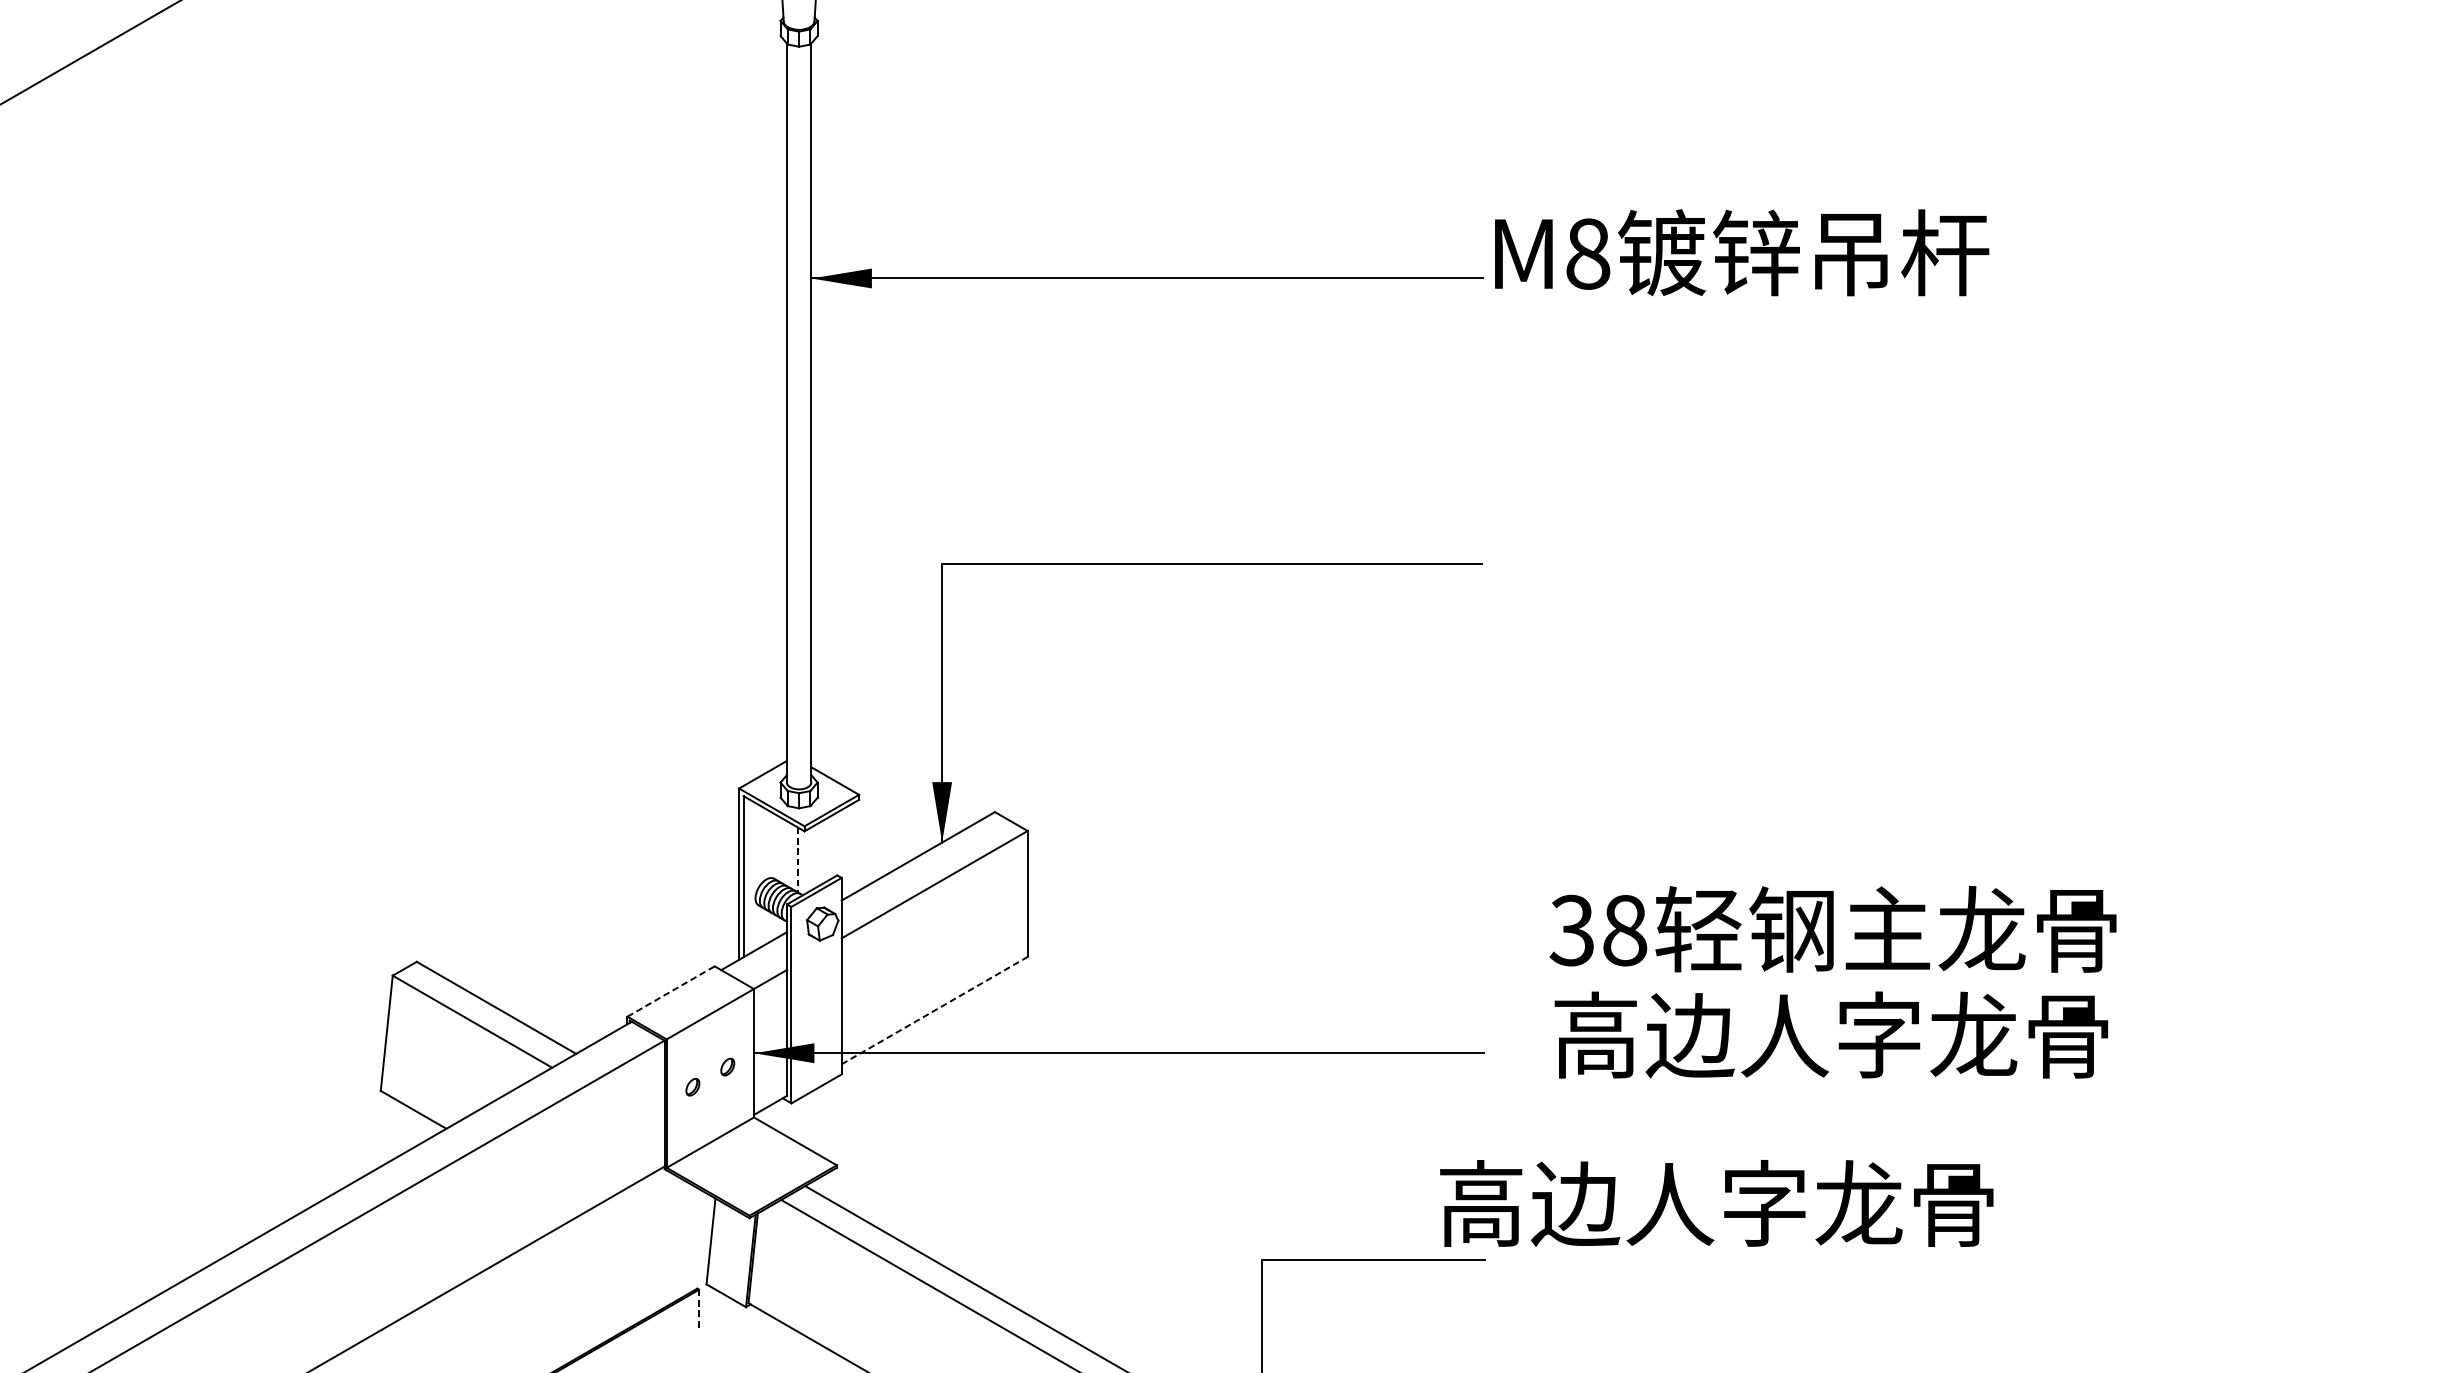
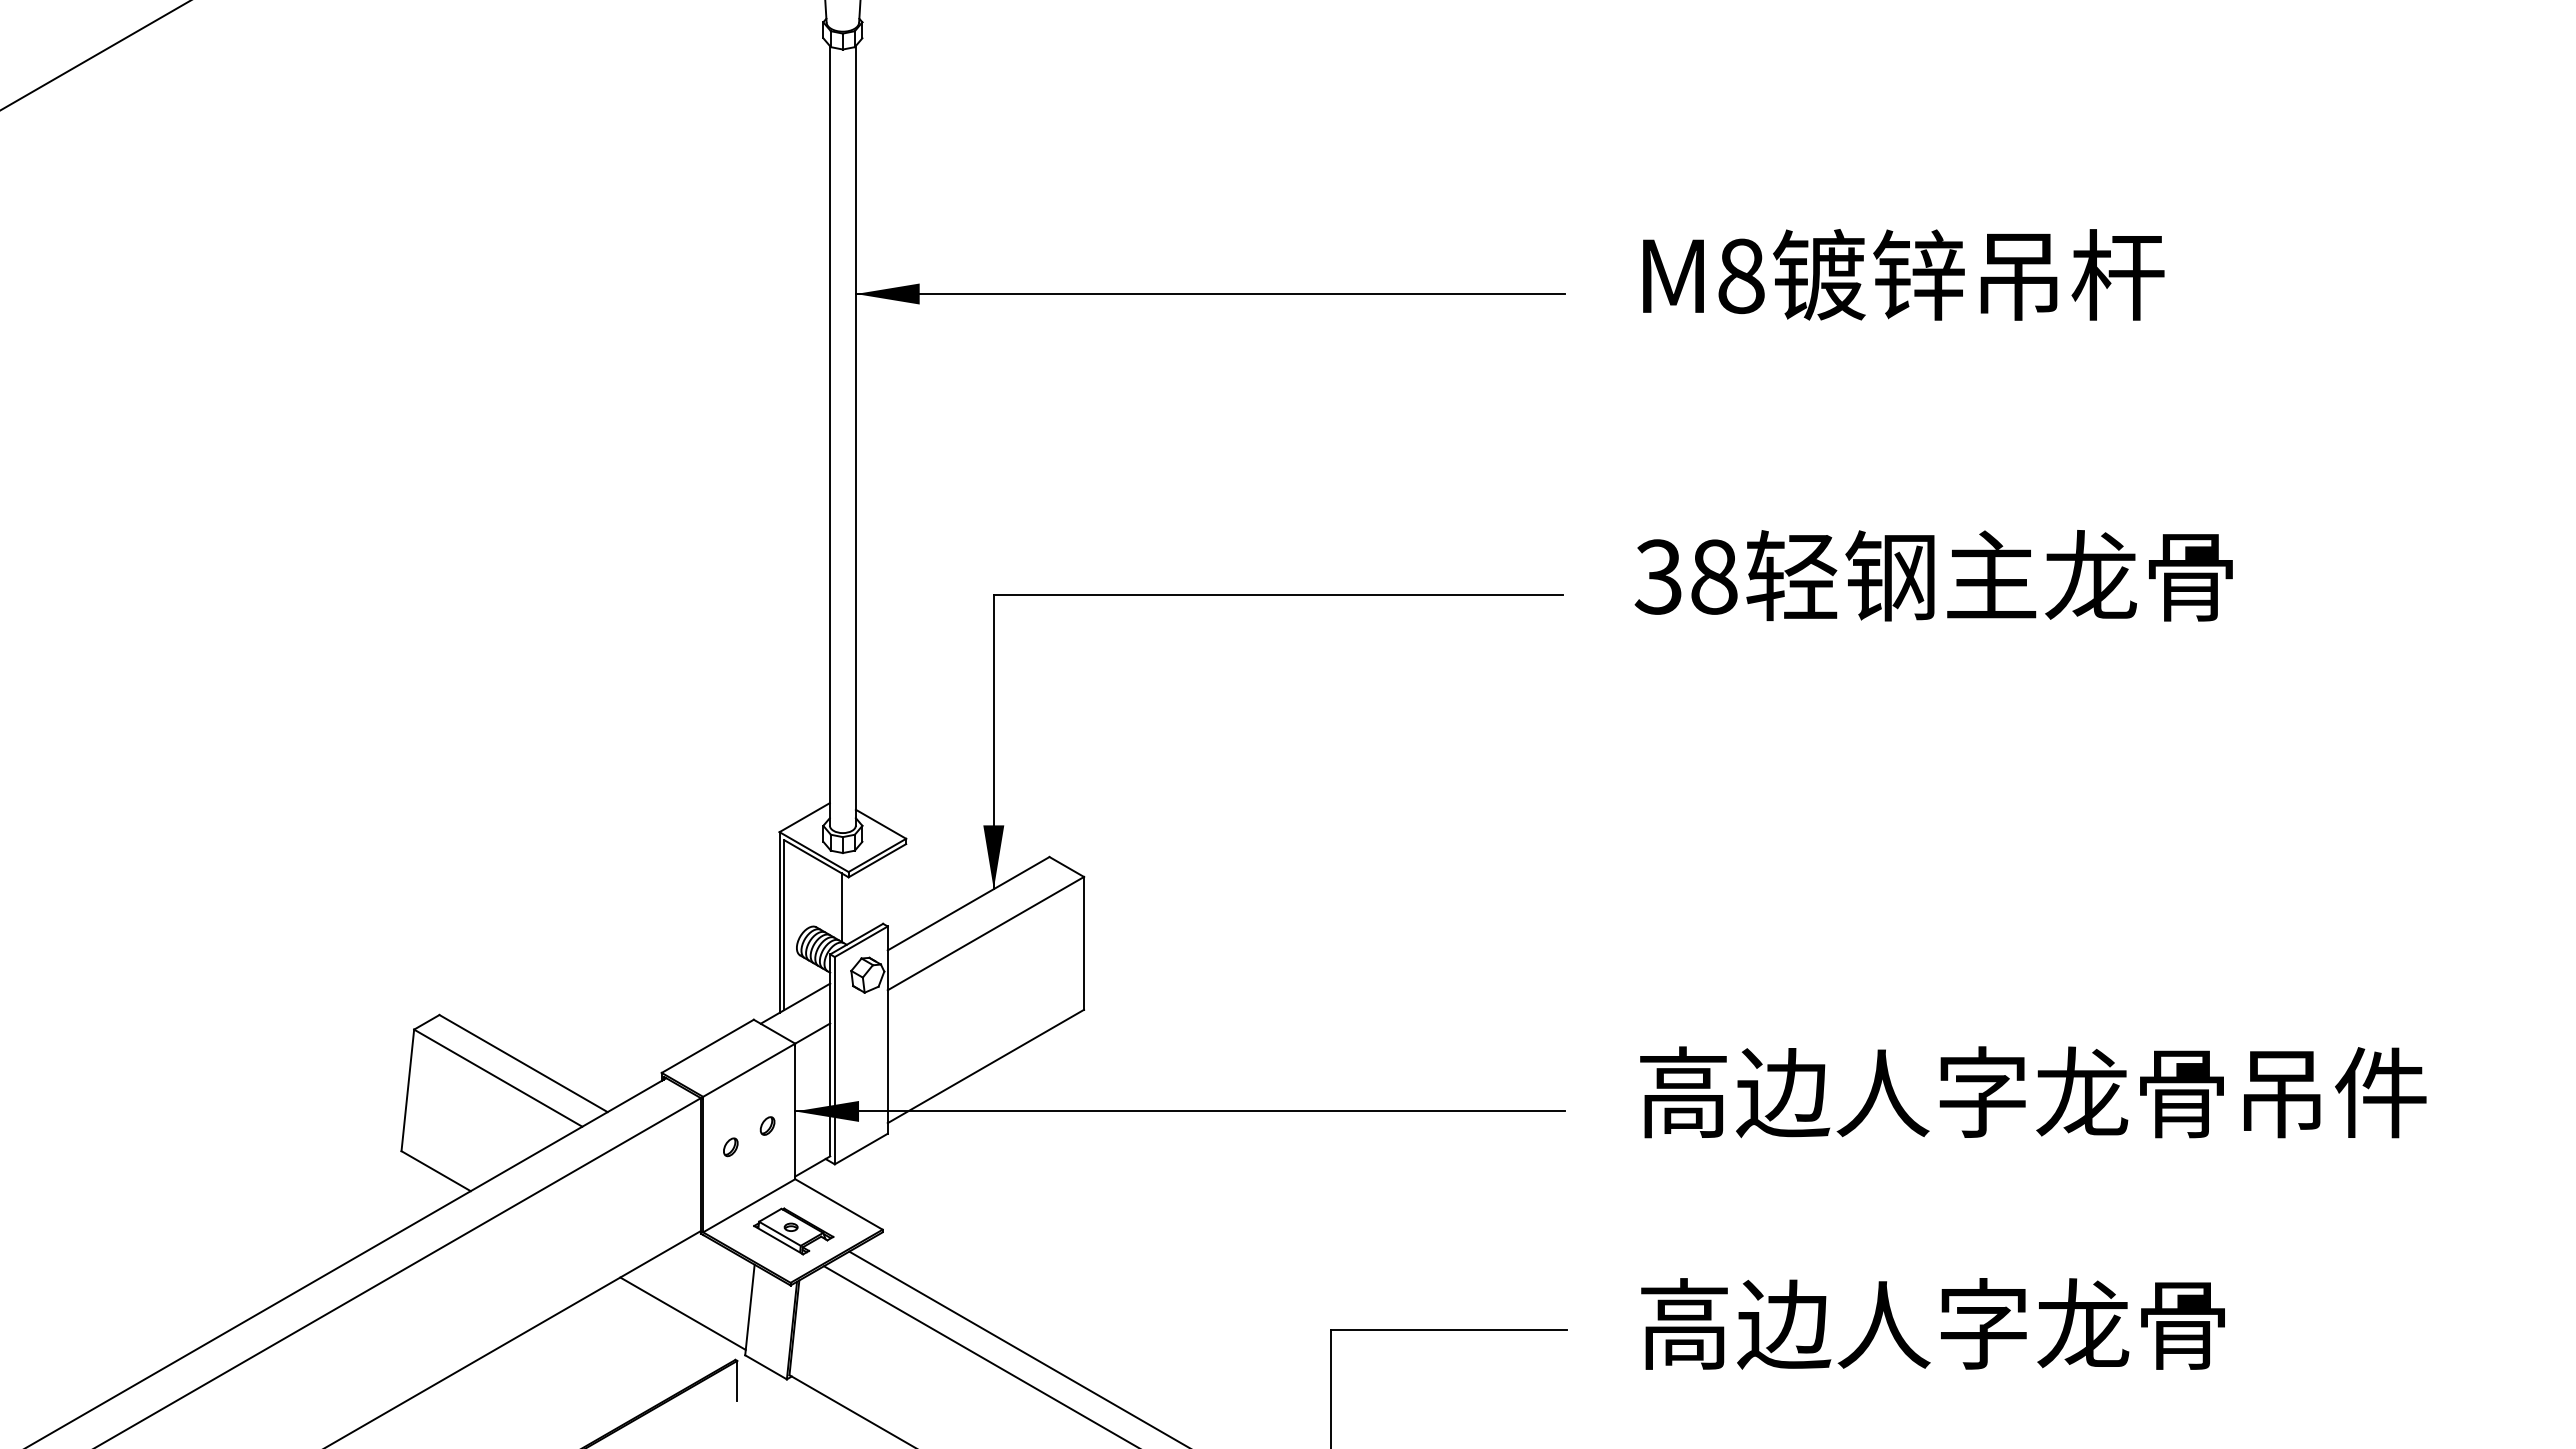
text: (1741, 252) -> (1903, 274), moved
line: (797, 860) -> (841, 908), dashed -> solid
text: (1832, 929) -> (1933, 575), moved
line: (671, 991) -> (708, 1046), dashed -> solid
line: (935, 1010) -> (986, 1066), dashed -> solid
text: (2213, 1035) -> (2335, 1092), 高边人字龙骨 -> 高边人字龙骨吊件
part: (752, 1167) -> (793, 1231), added
text: (1716, 1203) -> (1932, 1323), moved
line: (647, 1244) -> (682, 1313), added
line: (699, 1308) -> (737, 1380), dashed -> solid

